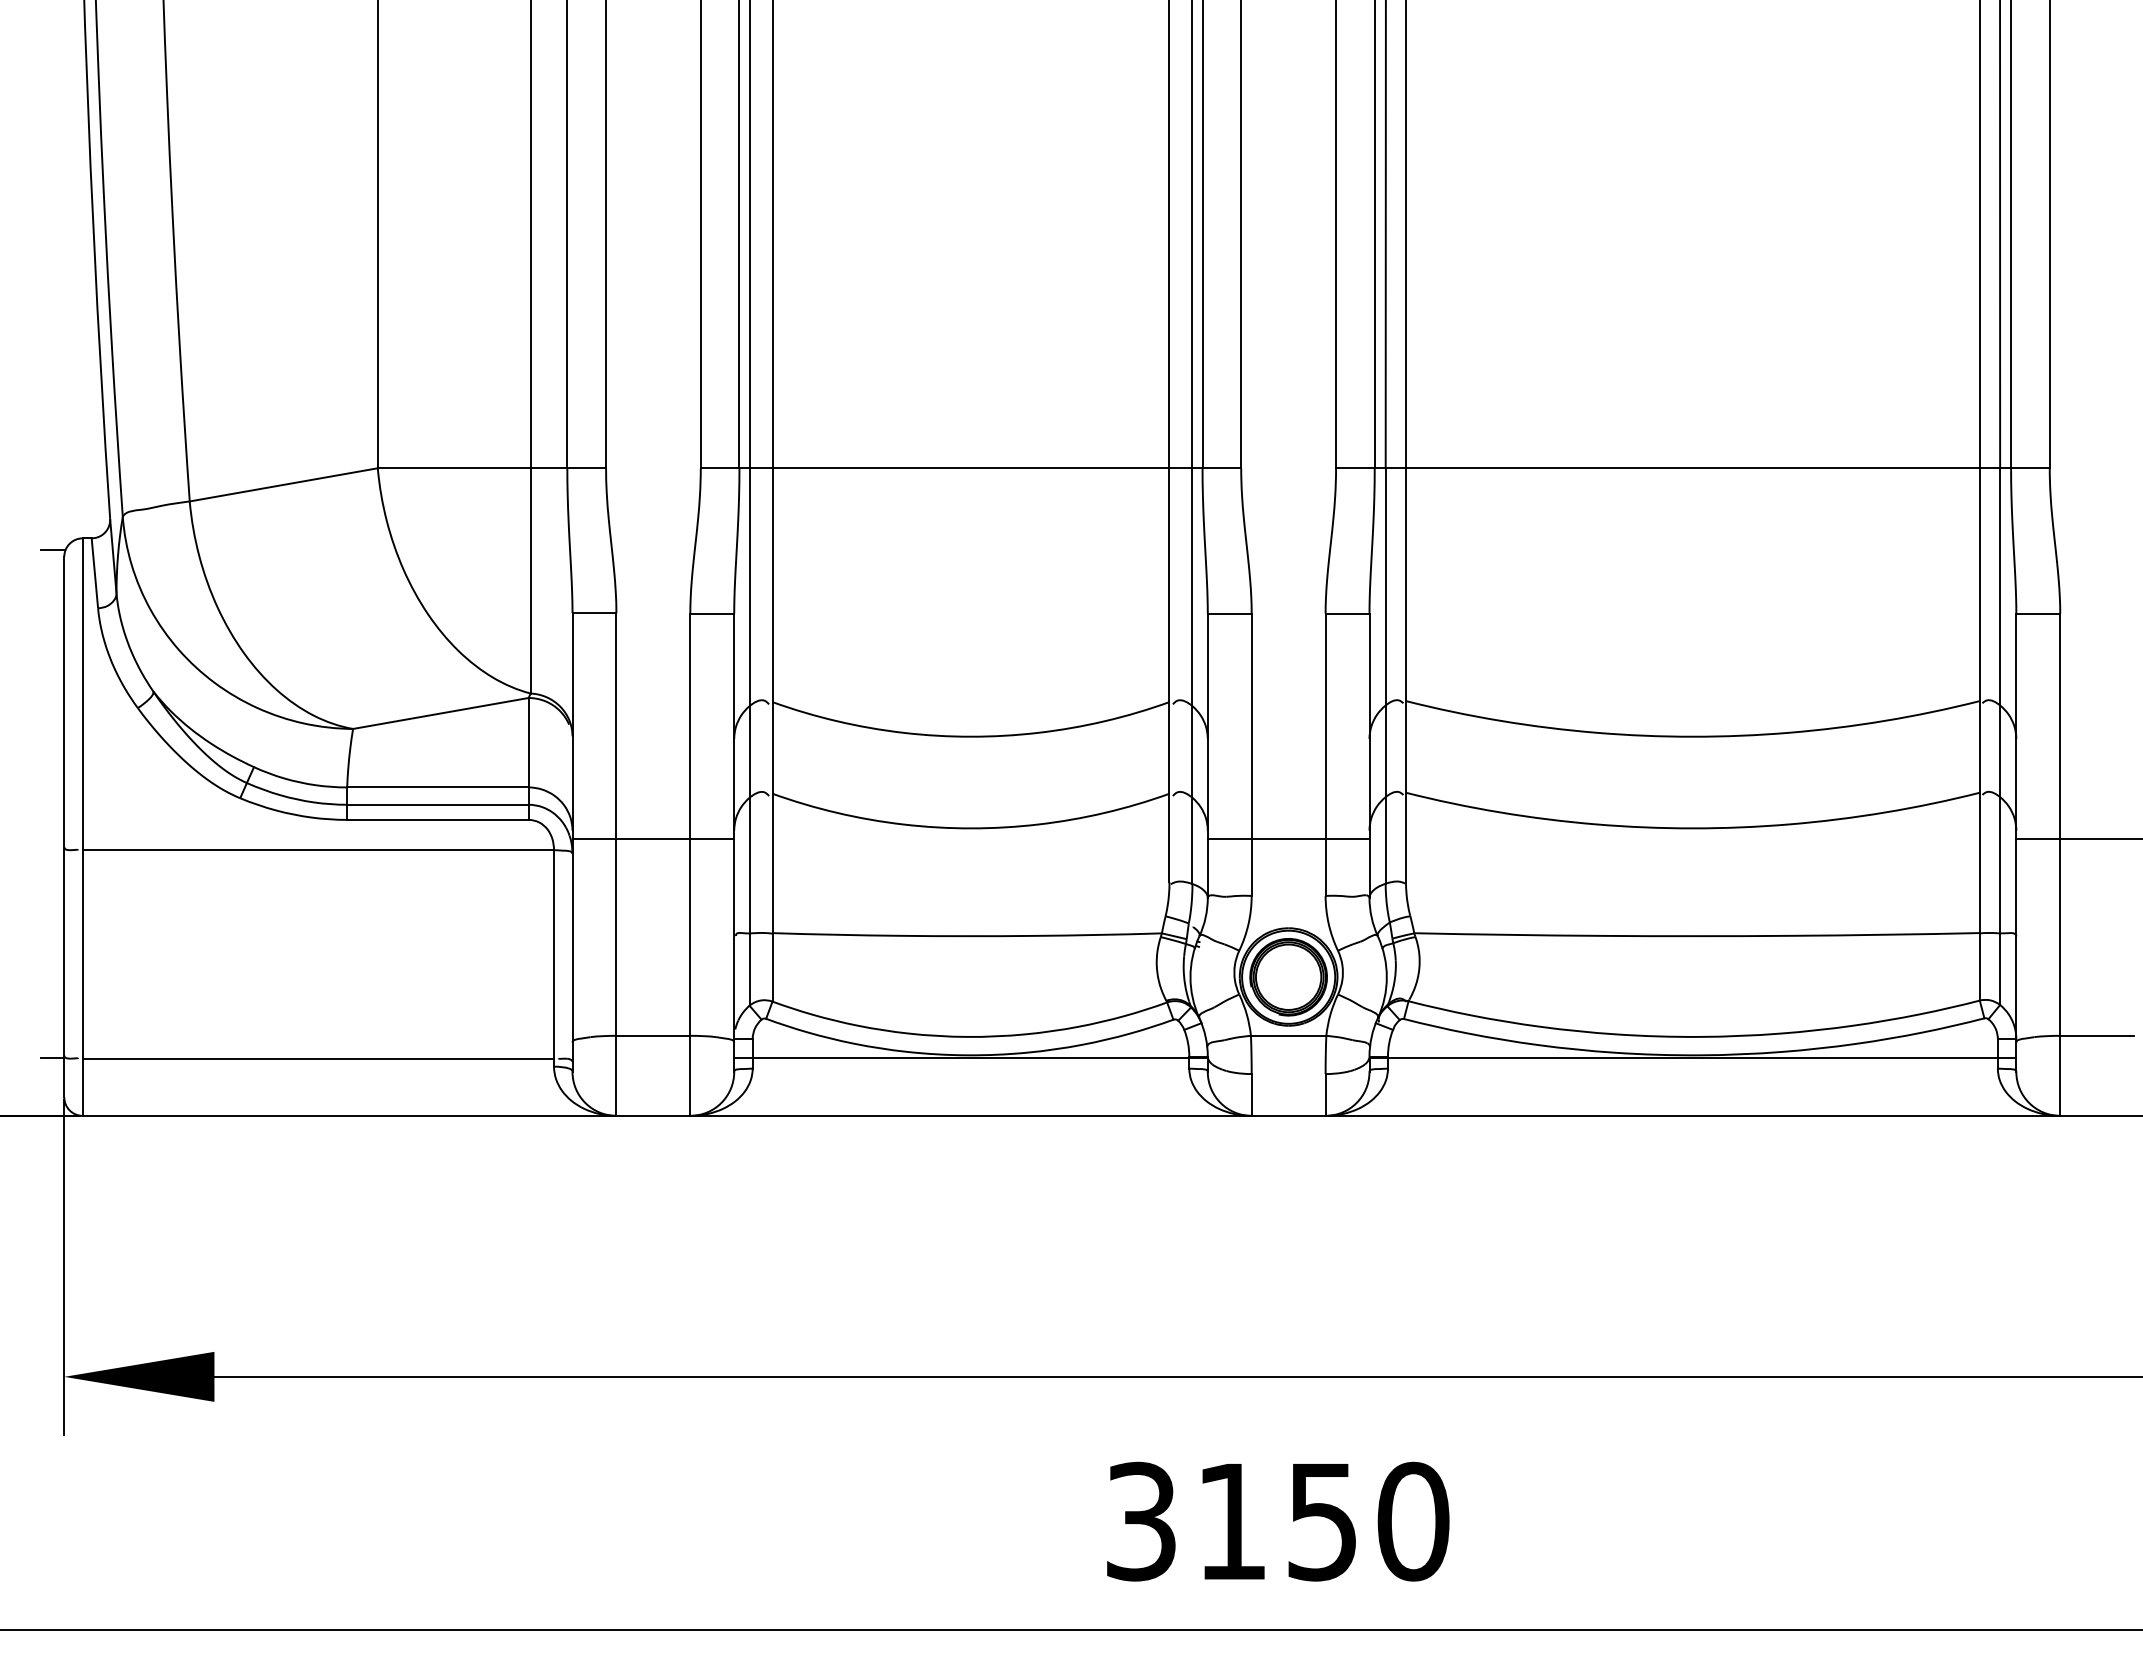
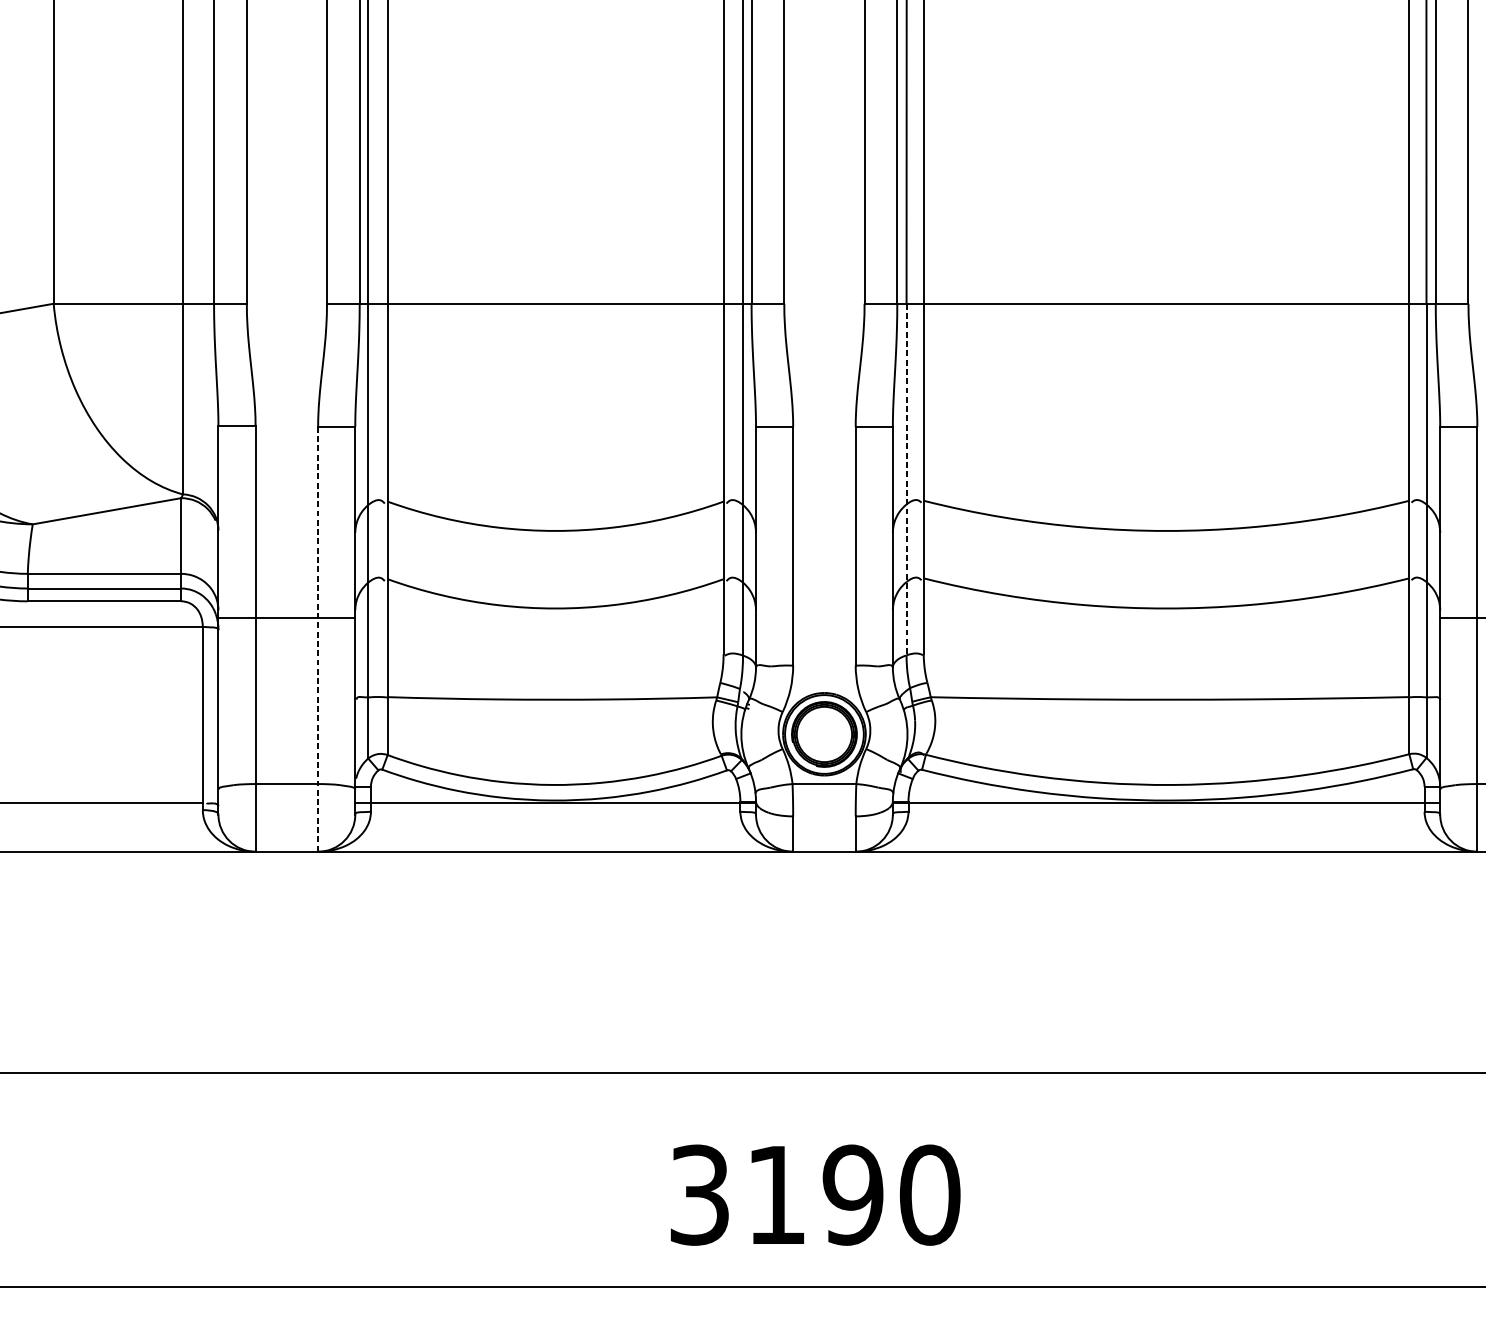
line: (1385, 676) -> (906, 479), solid -> dashed
line: (1288, 839) -> (824, 617), removed
line: (690, 865) -> (318, 639), solid -> dashed
text: (1322, 1521) -> (853, 1195), 3150 -> 3190

